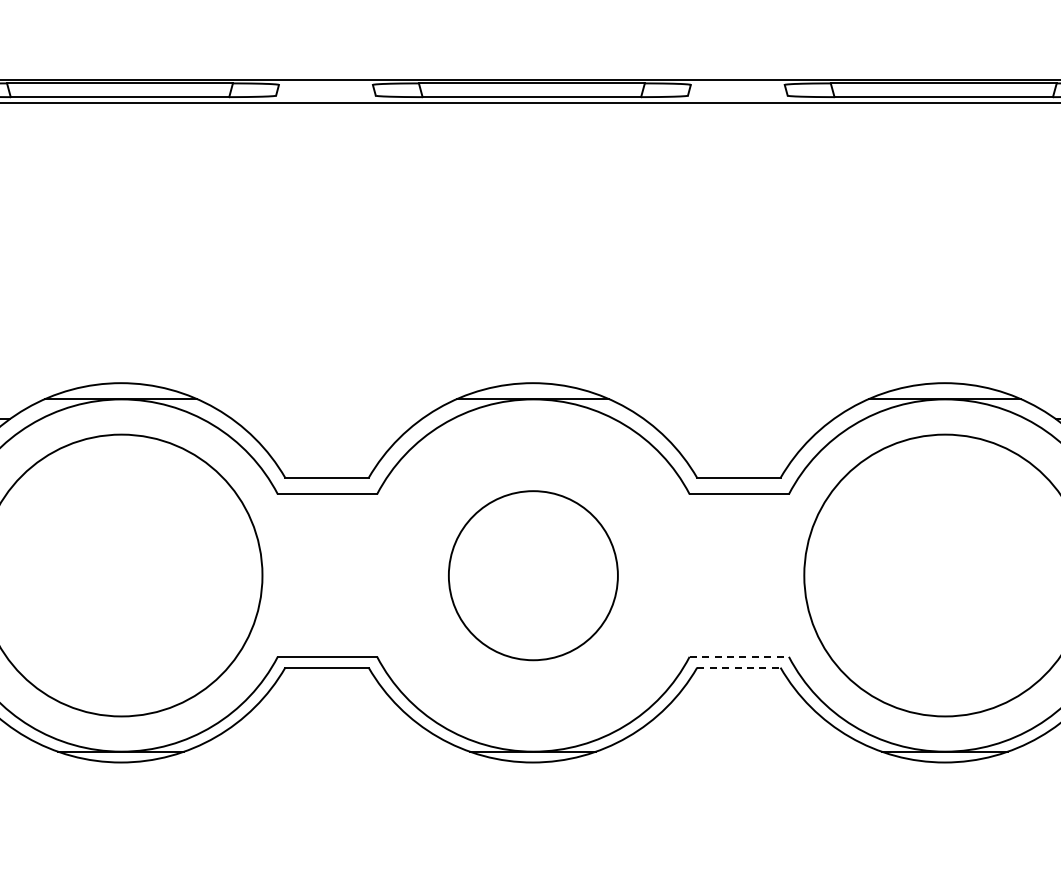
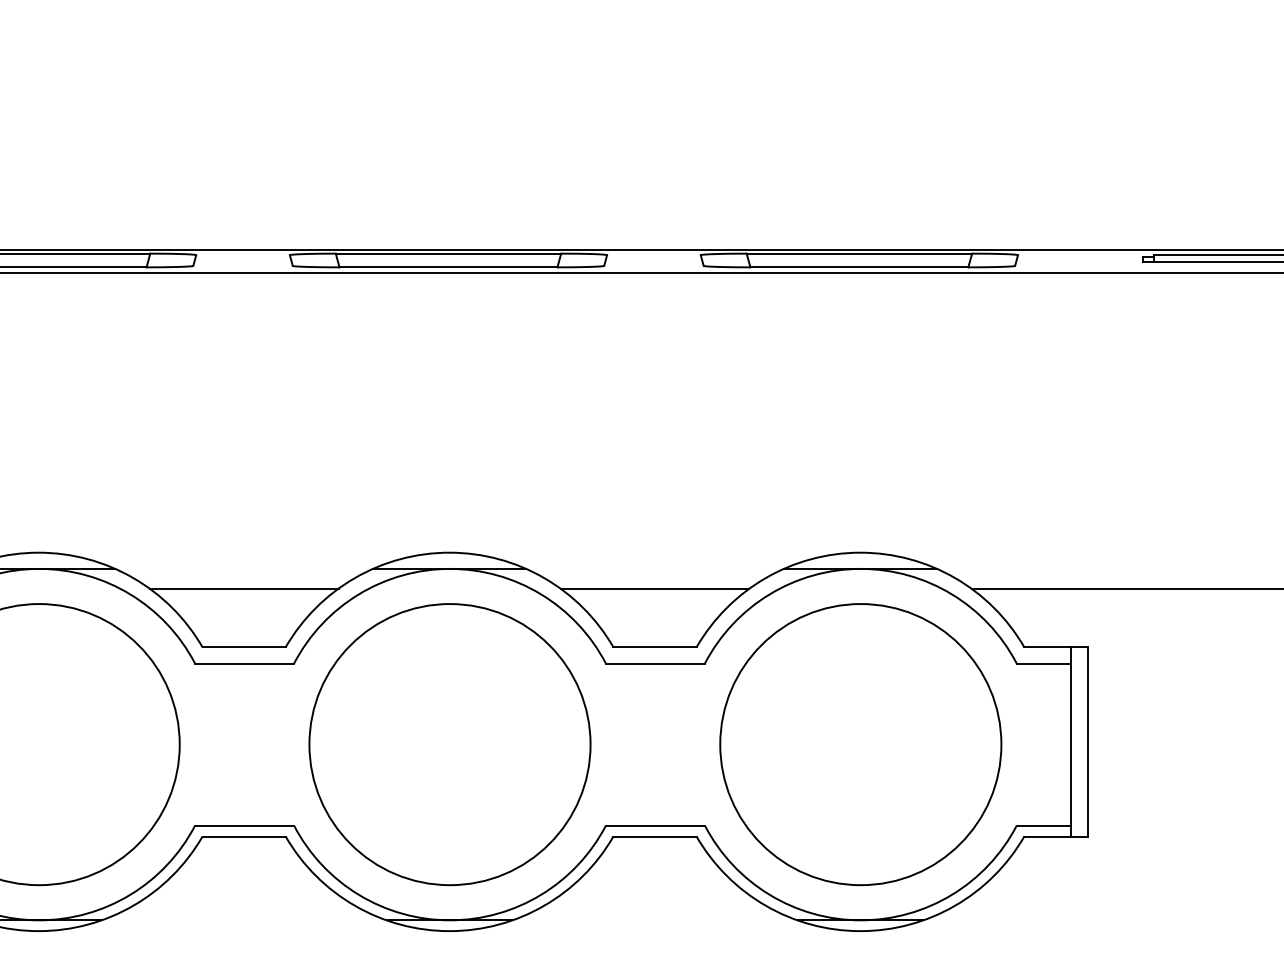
line: (326, 419) -> (243, 588), added
line: (738, 419) -> (654, 588), added
circle: (532, 575) -> (449, 744), size x1.67
line: (739, 656) -> (655, 825), dashed -> solid
line: (739, 667) -> (655, 836), dashed -> solid

